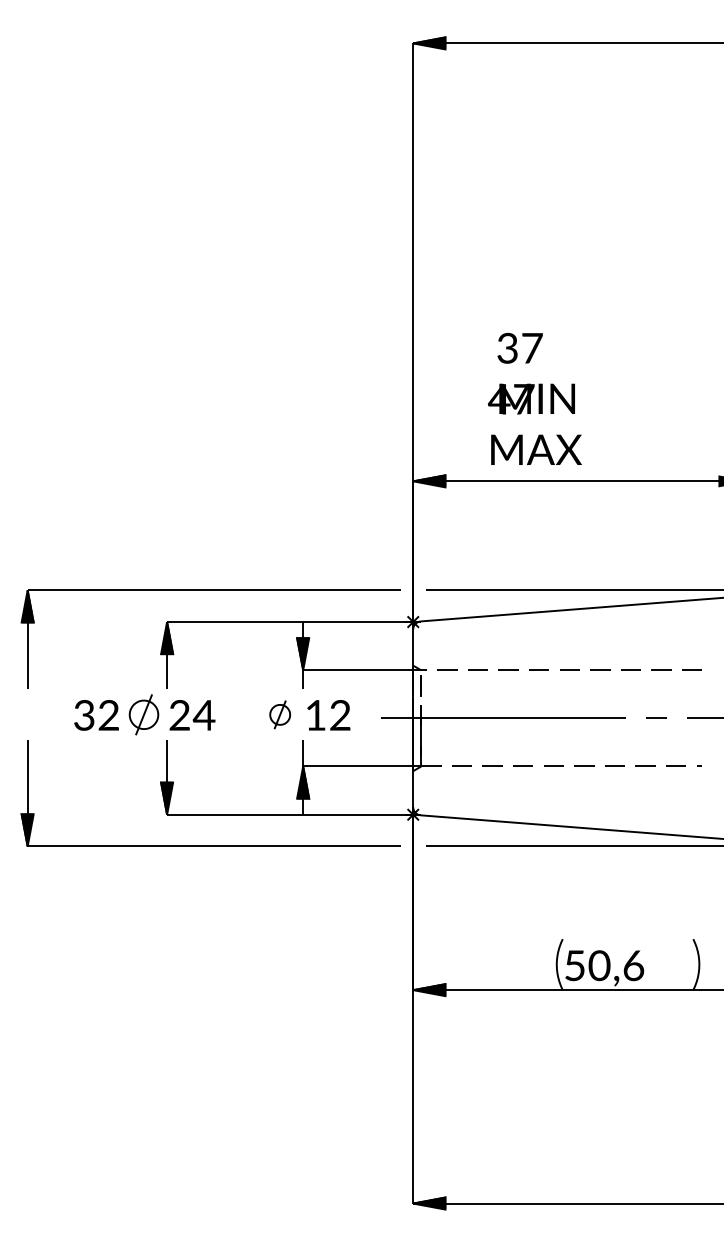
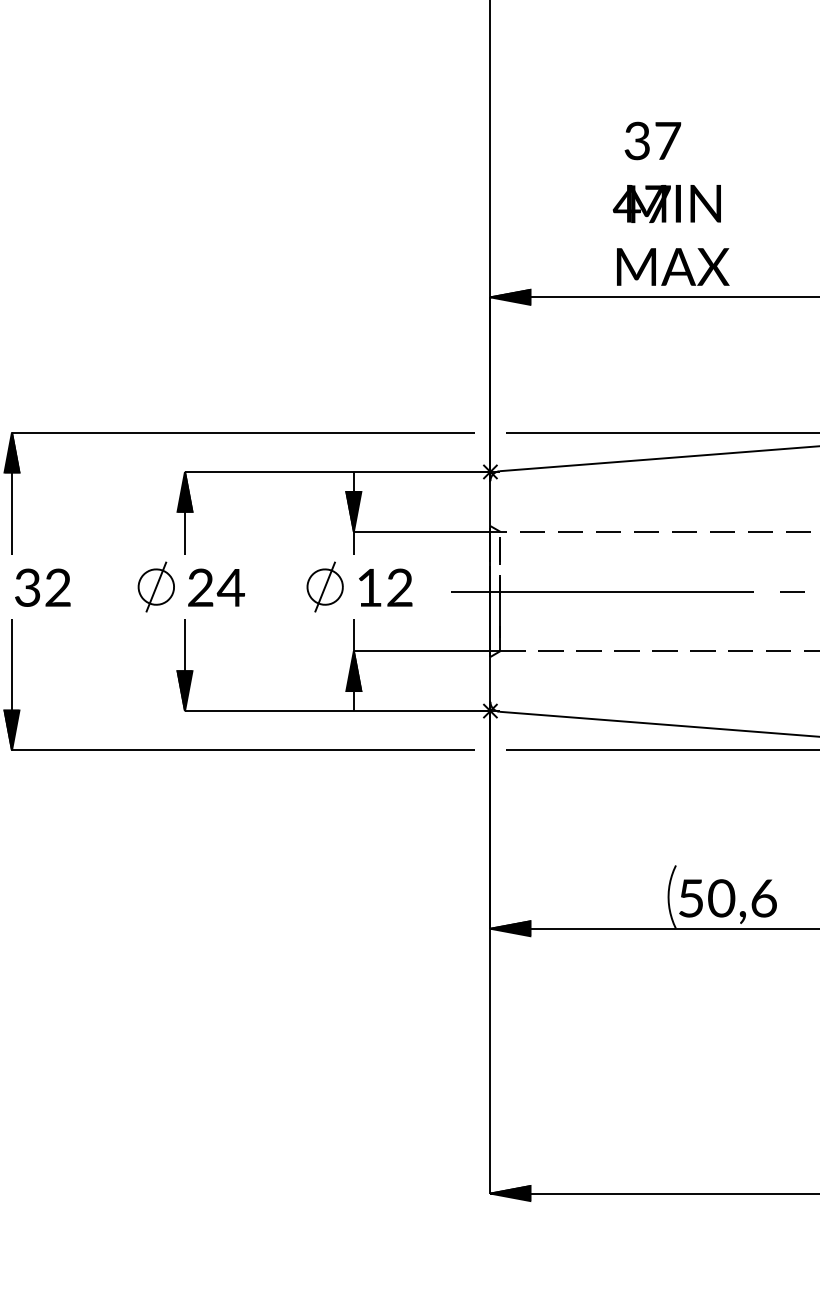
text: (534, 398) -> (670, 203), moved
part: (280, 714) -> (325, 586), size x1.43
text: (96, 715) -> (42, 587), moved

